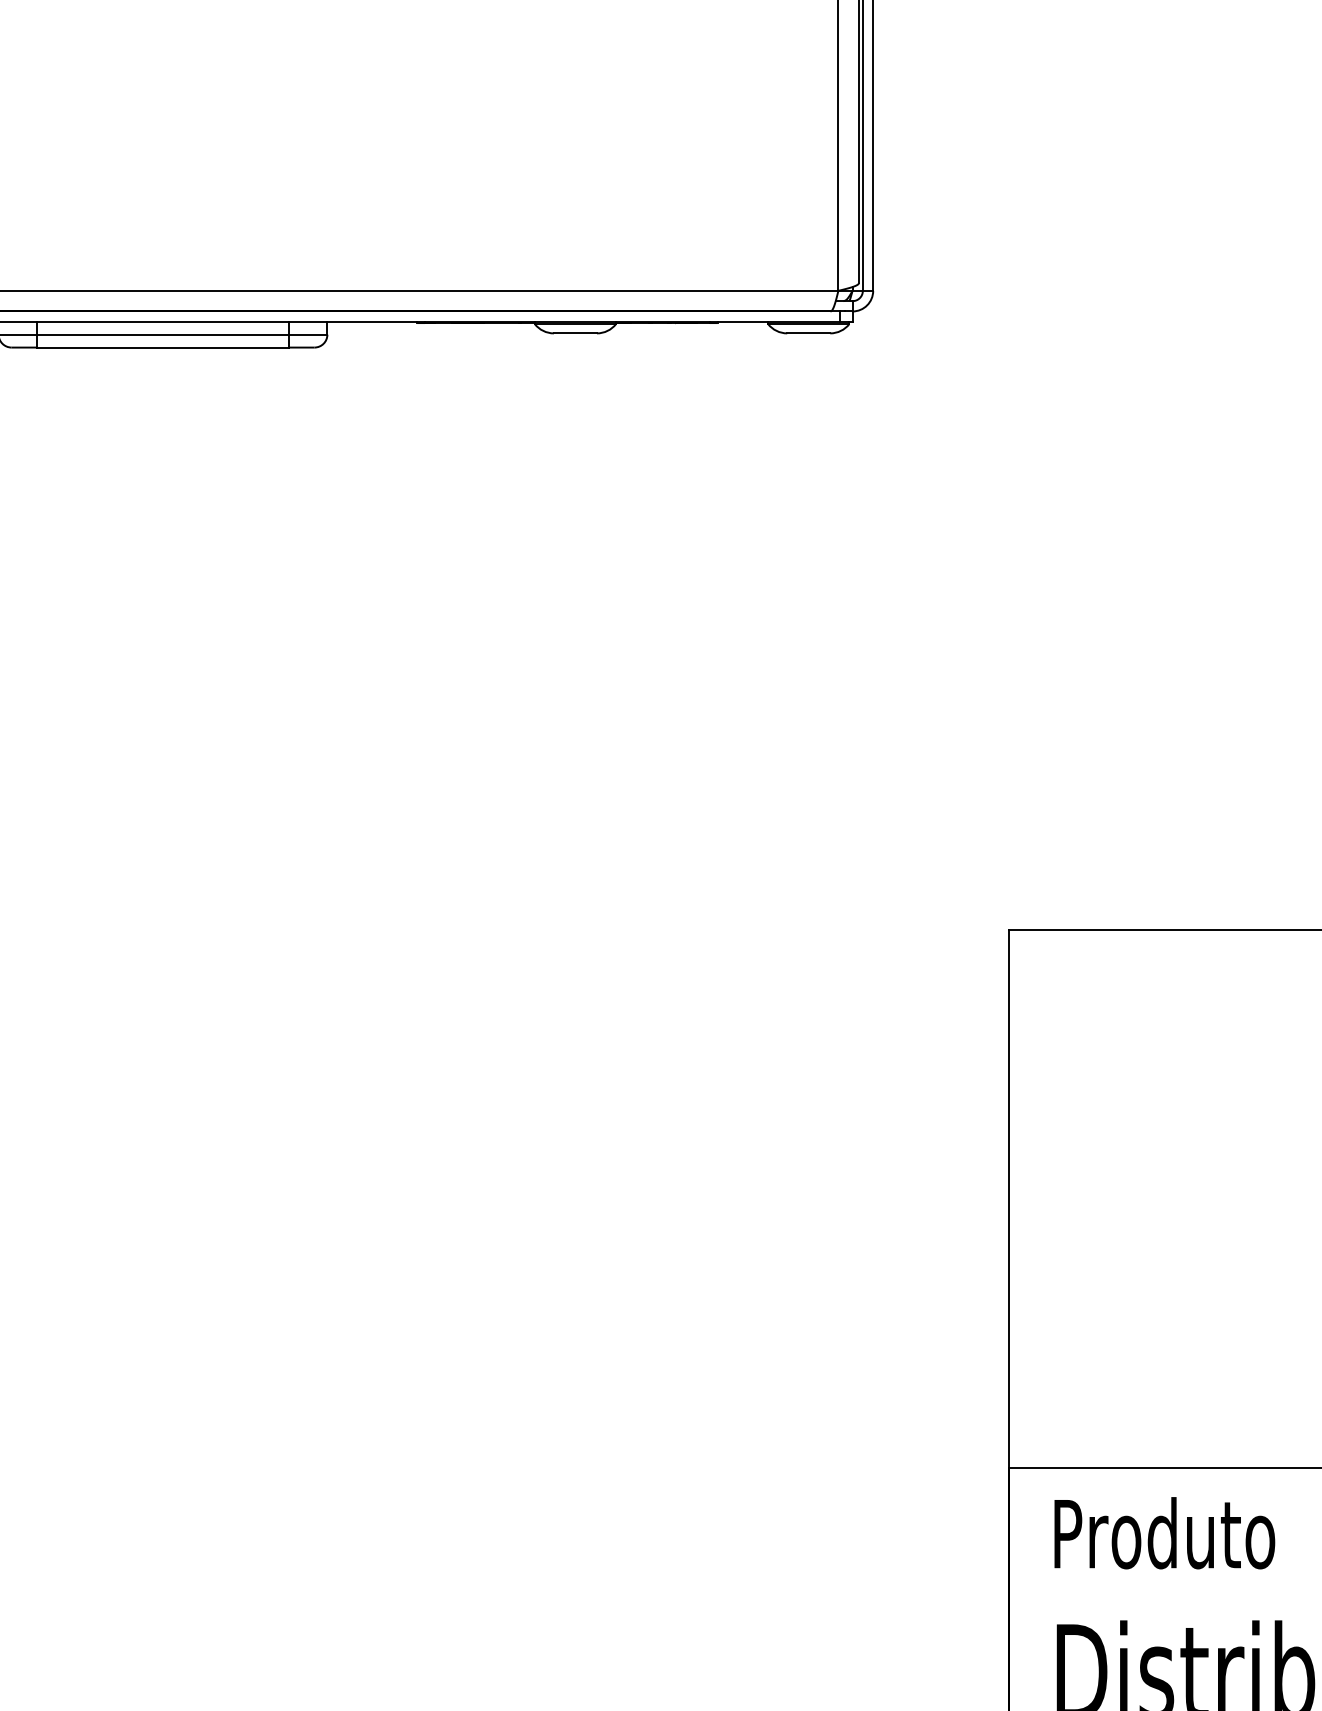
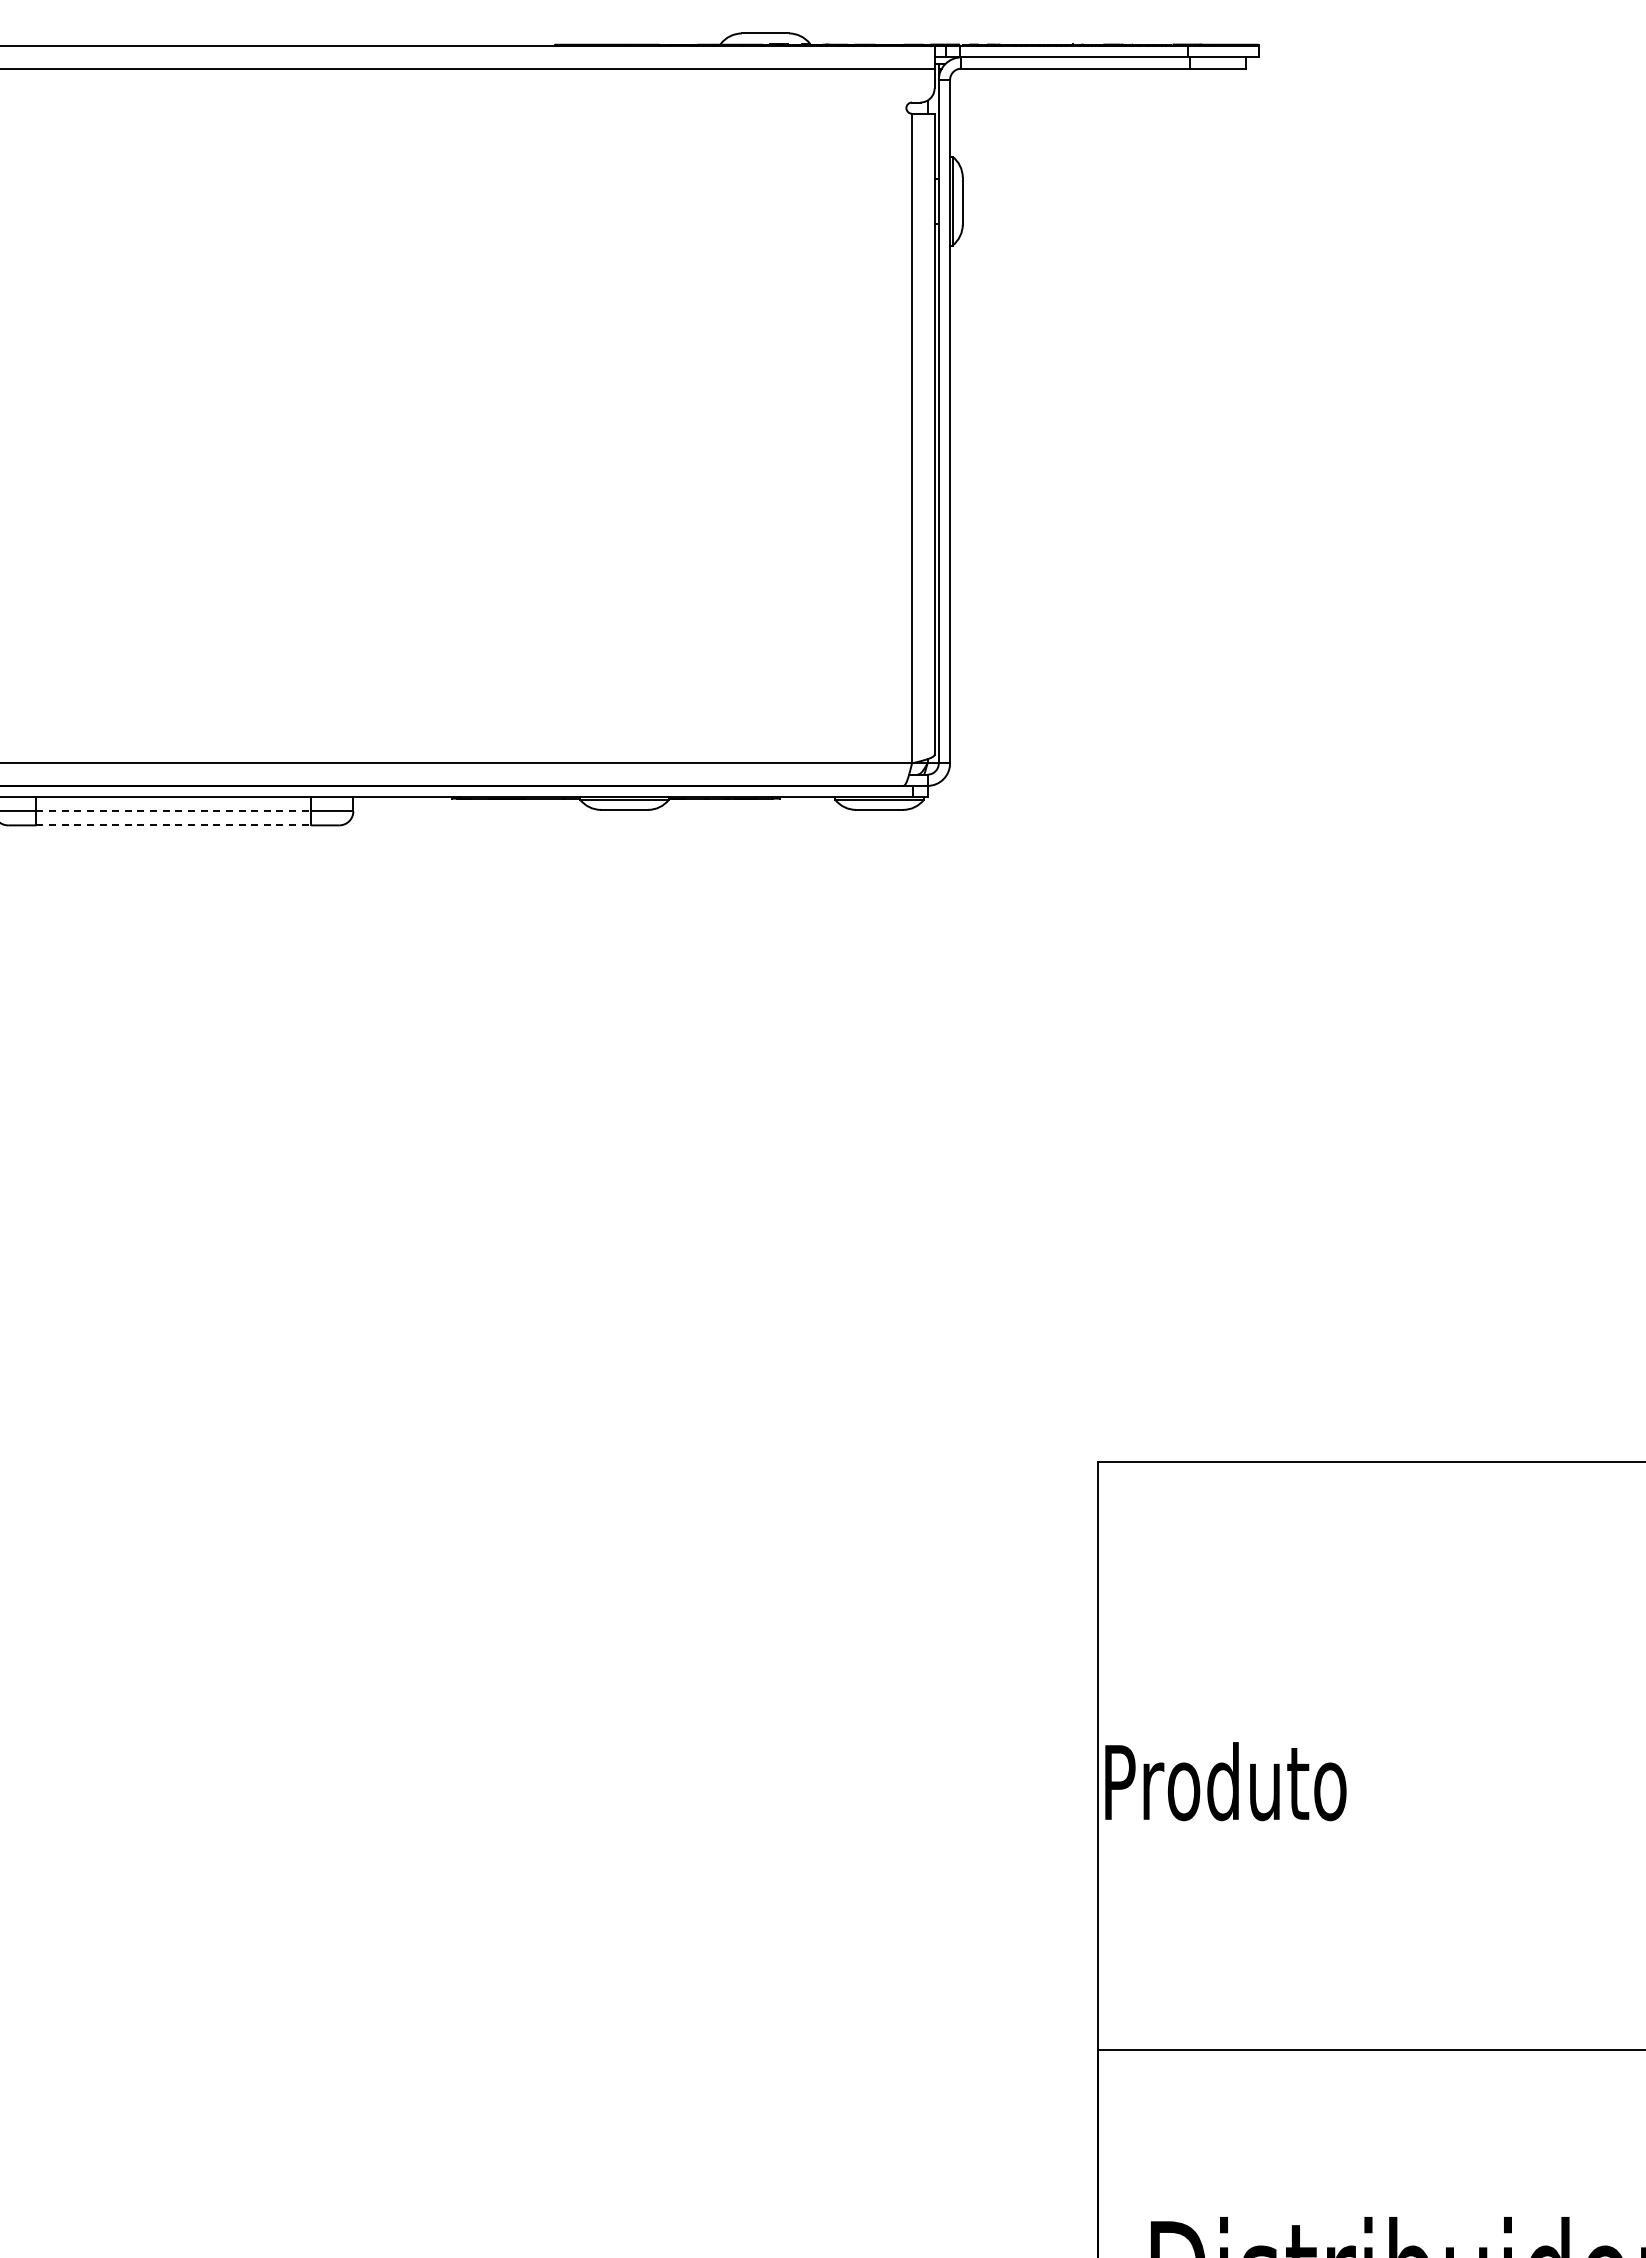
line: (163, 334) -> (174, 811), solid -> dashed
line: (163, 347) -> (174, 825), solid -> dashed
text: (1164, 1533) -> (1225, 1781), moved

